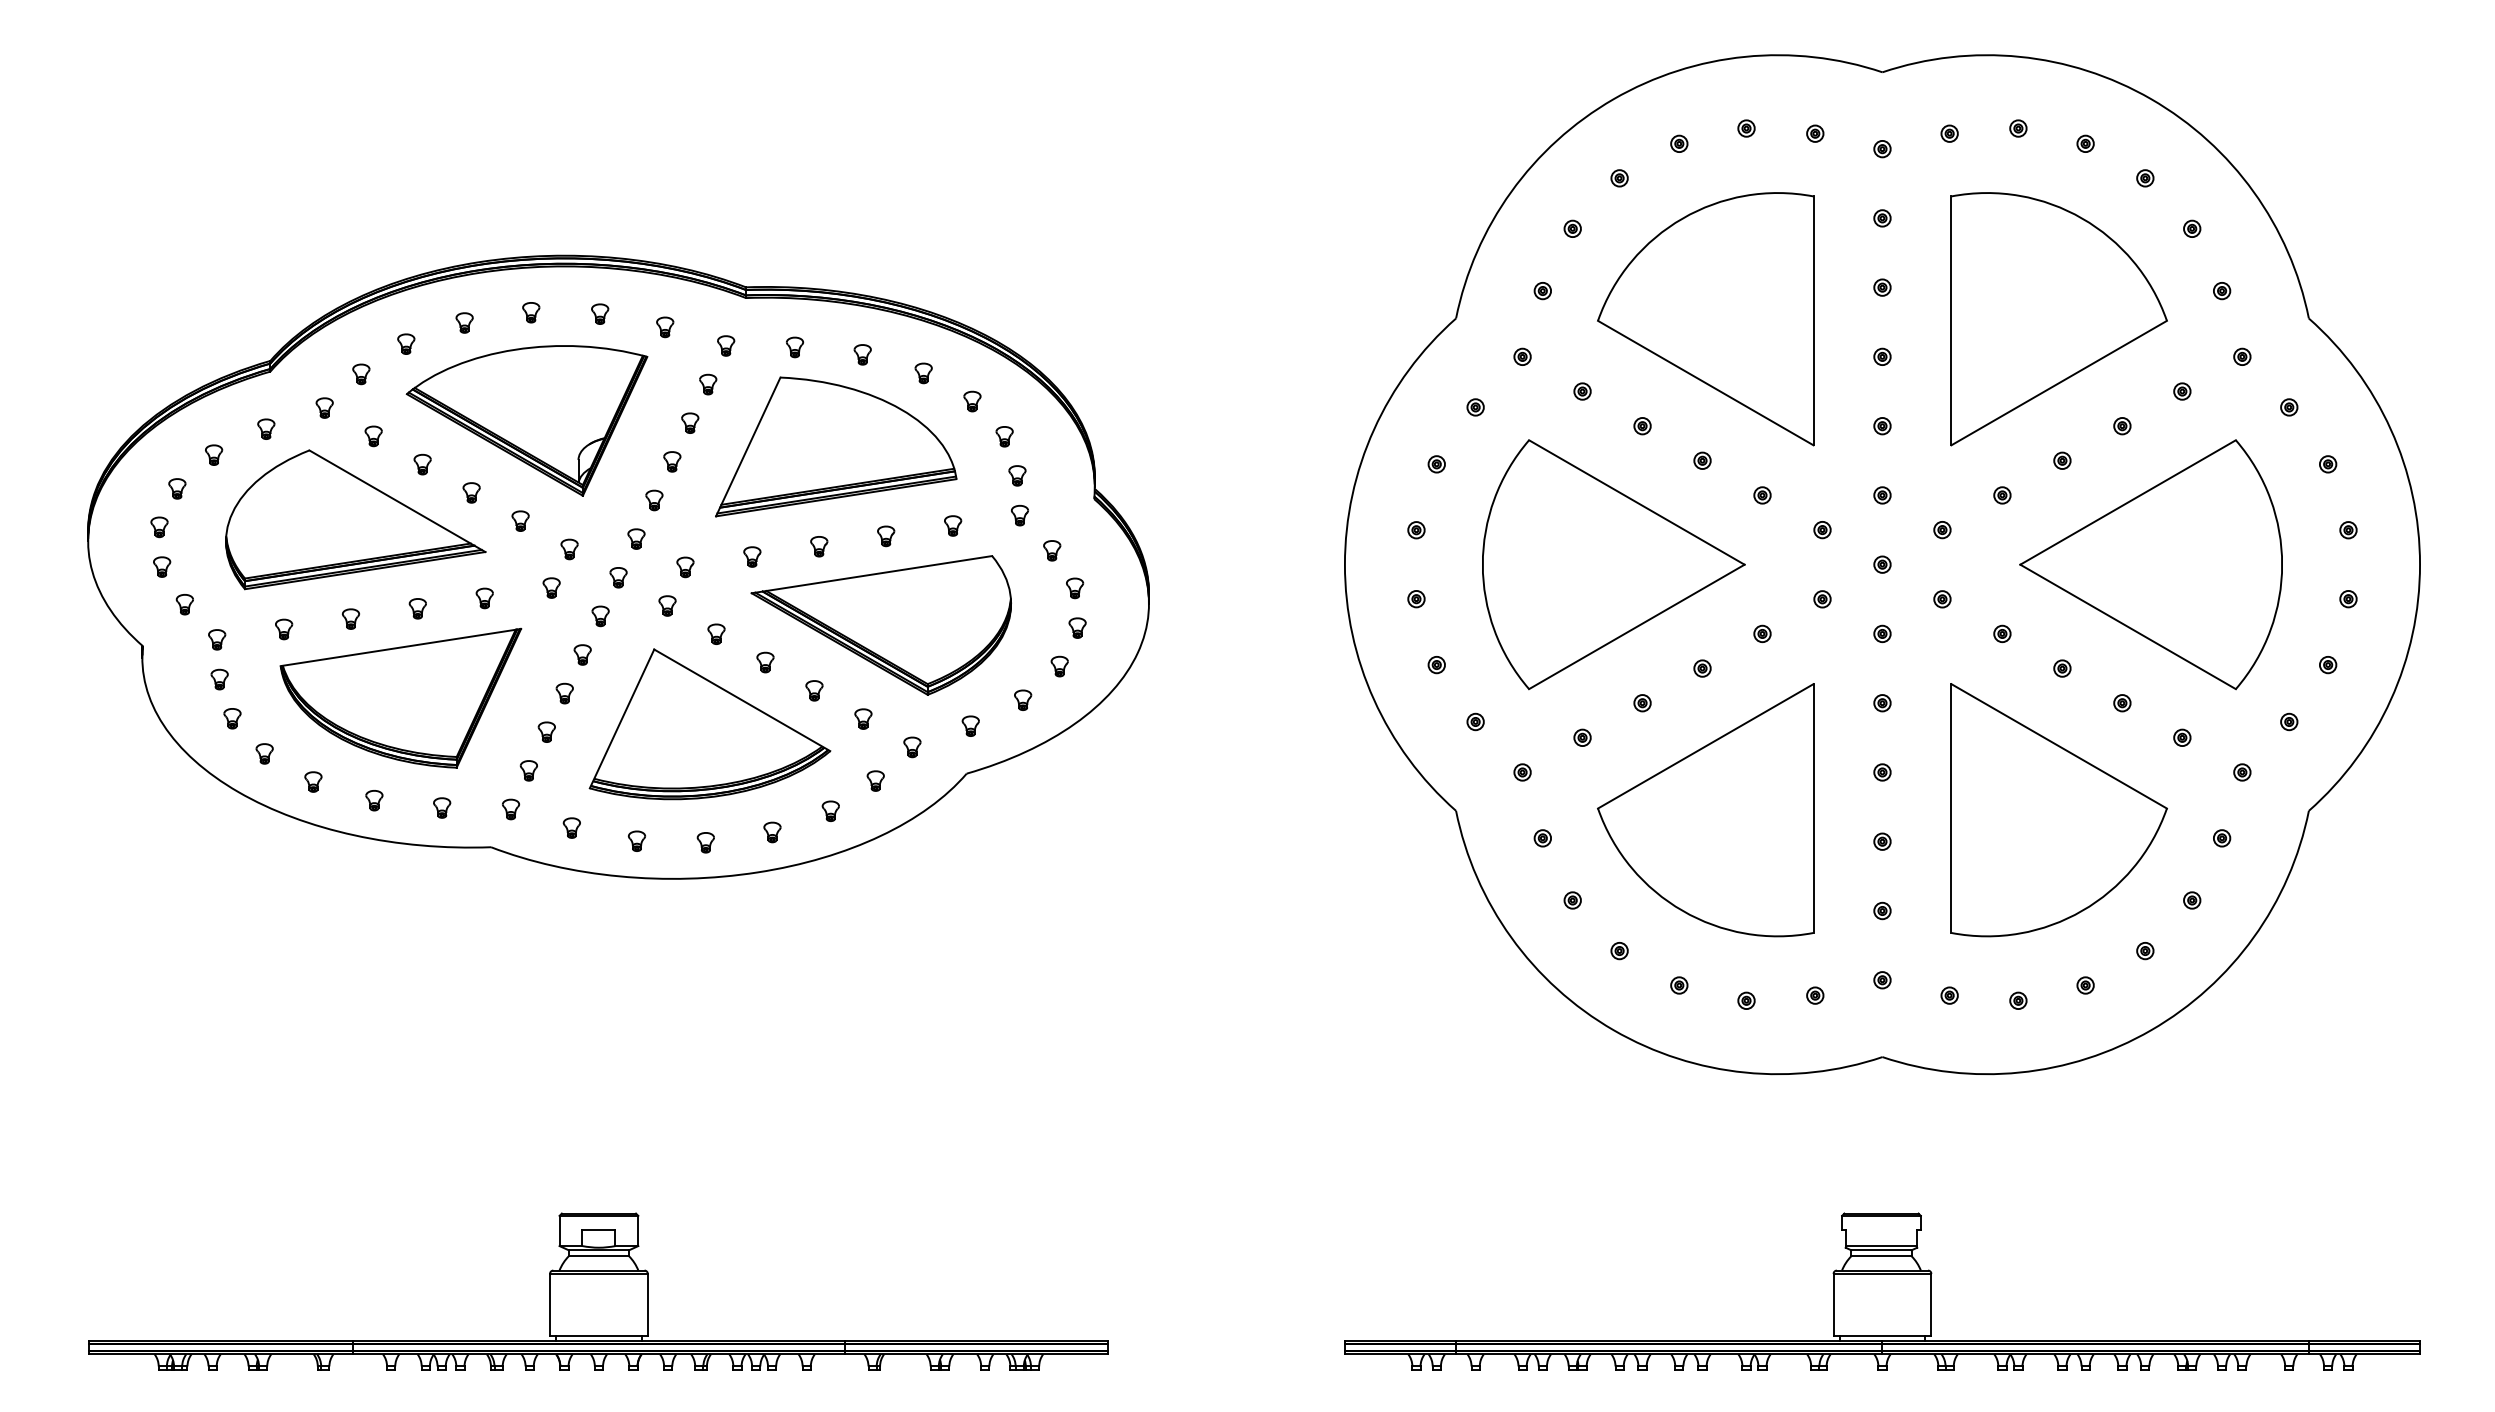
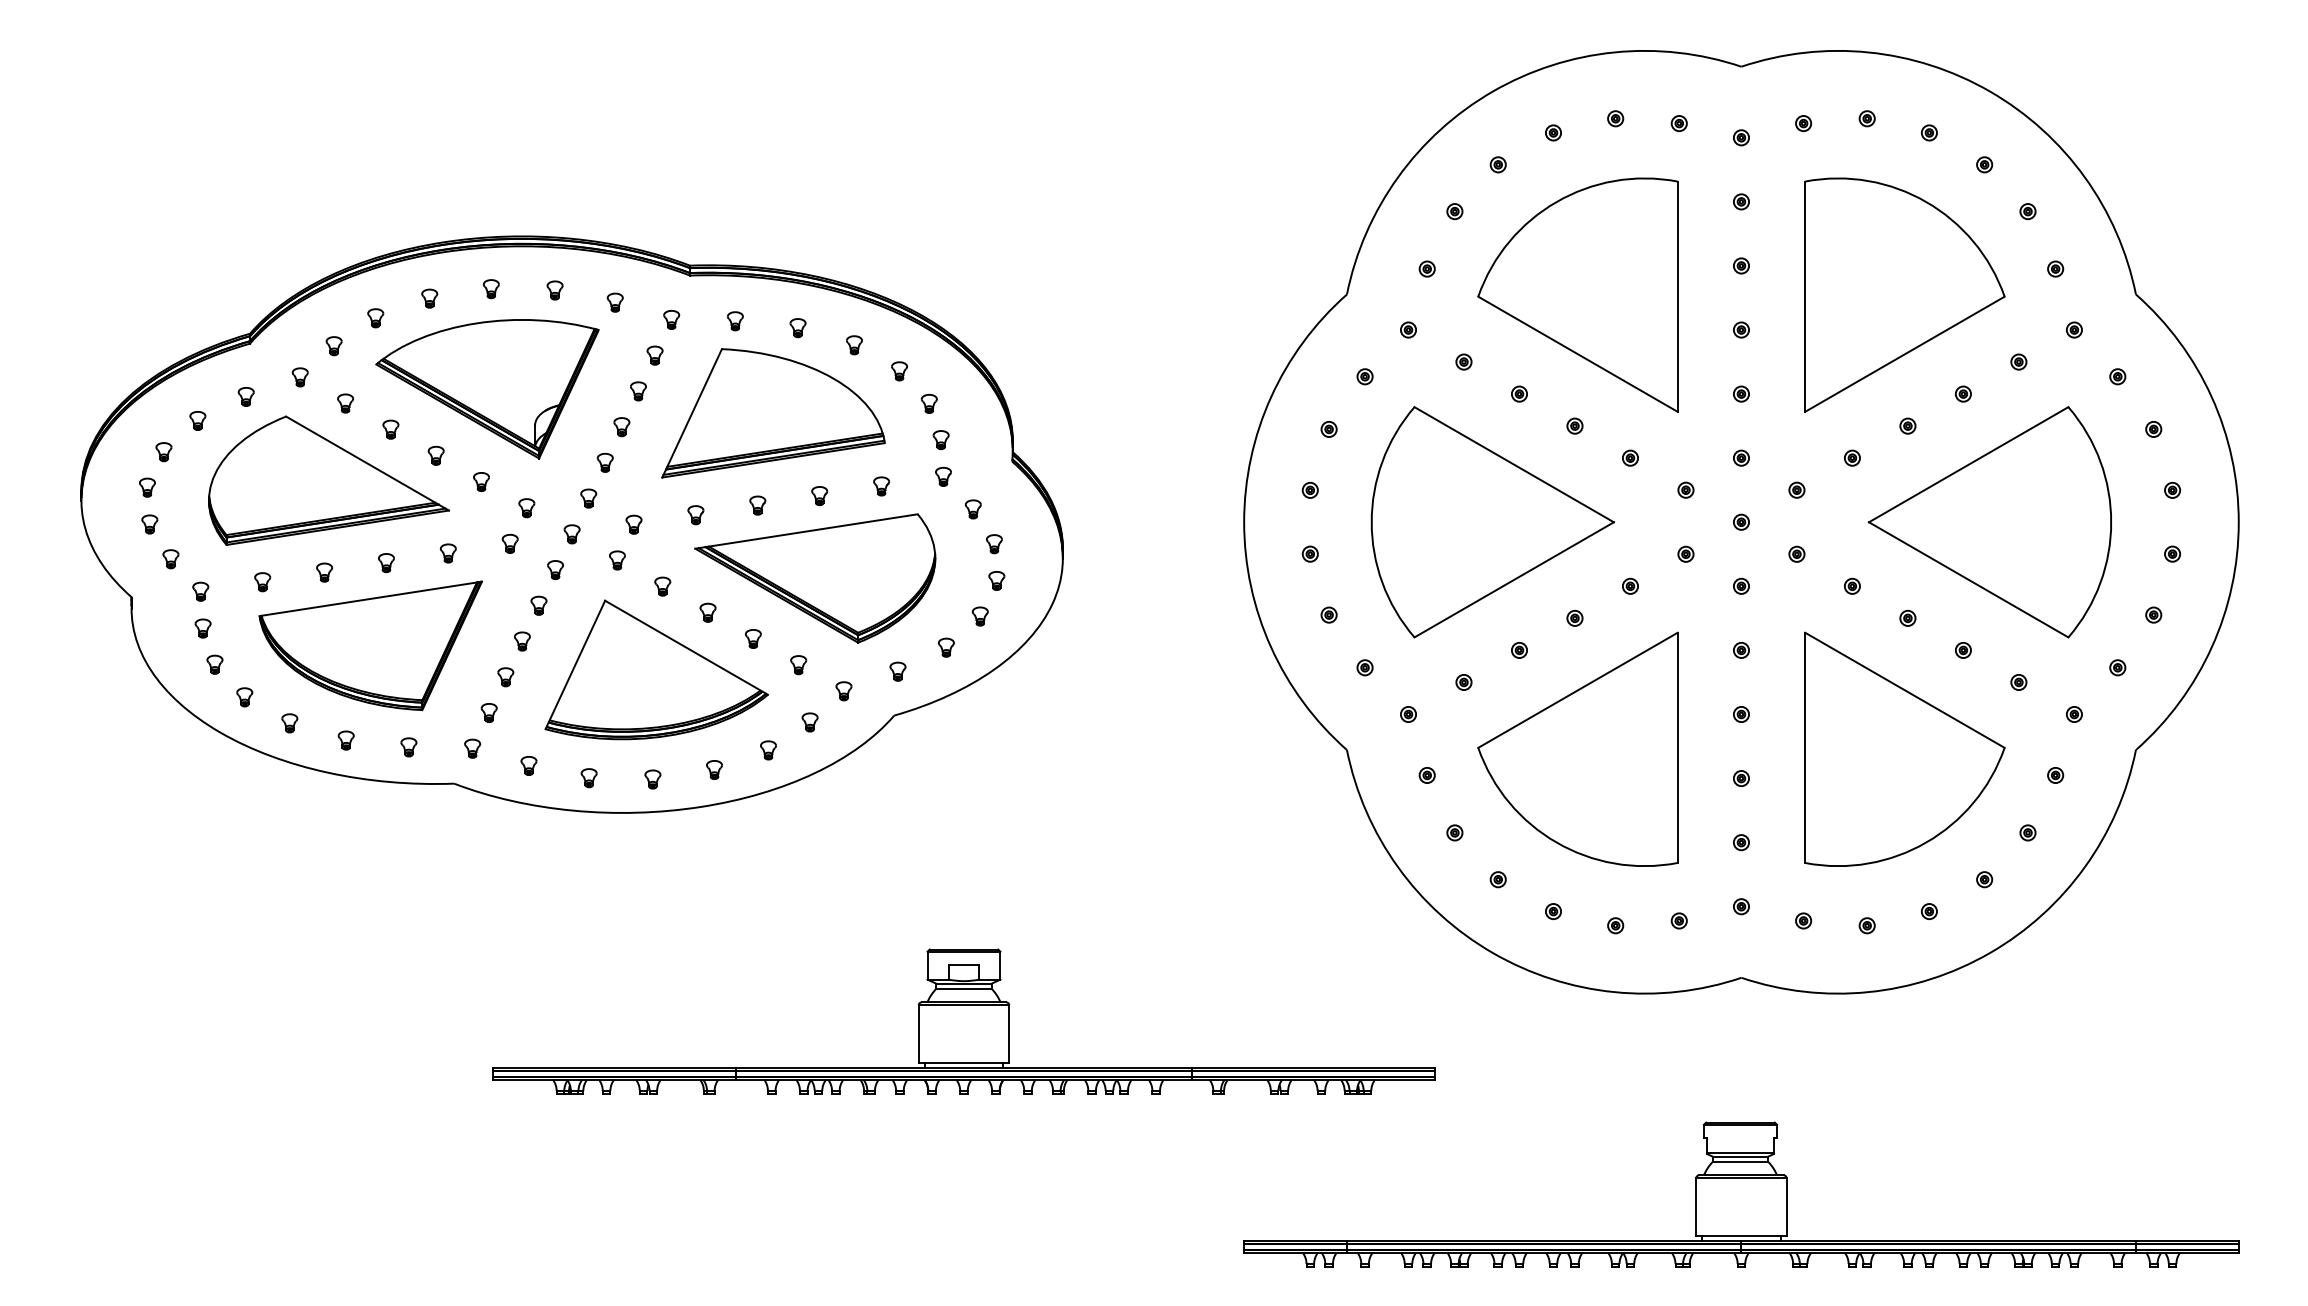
part: (598, 1291) -> (963, 1021), moved

